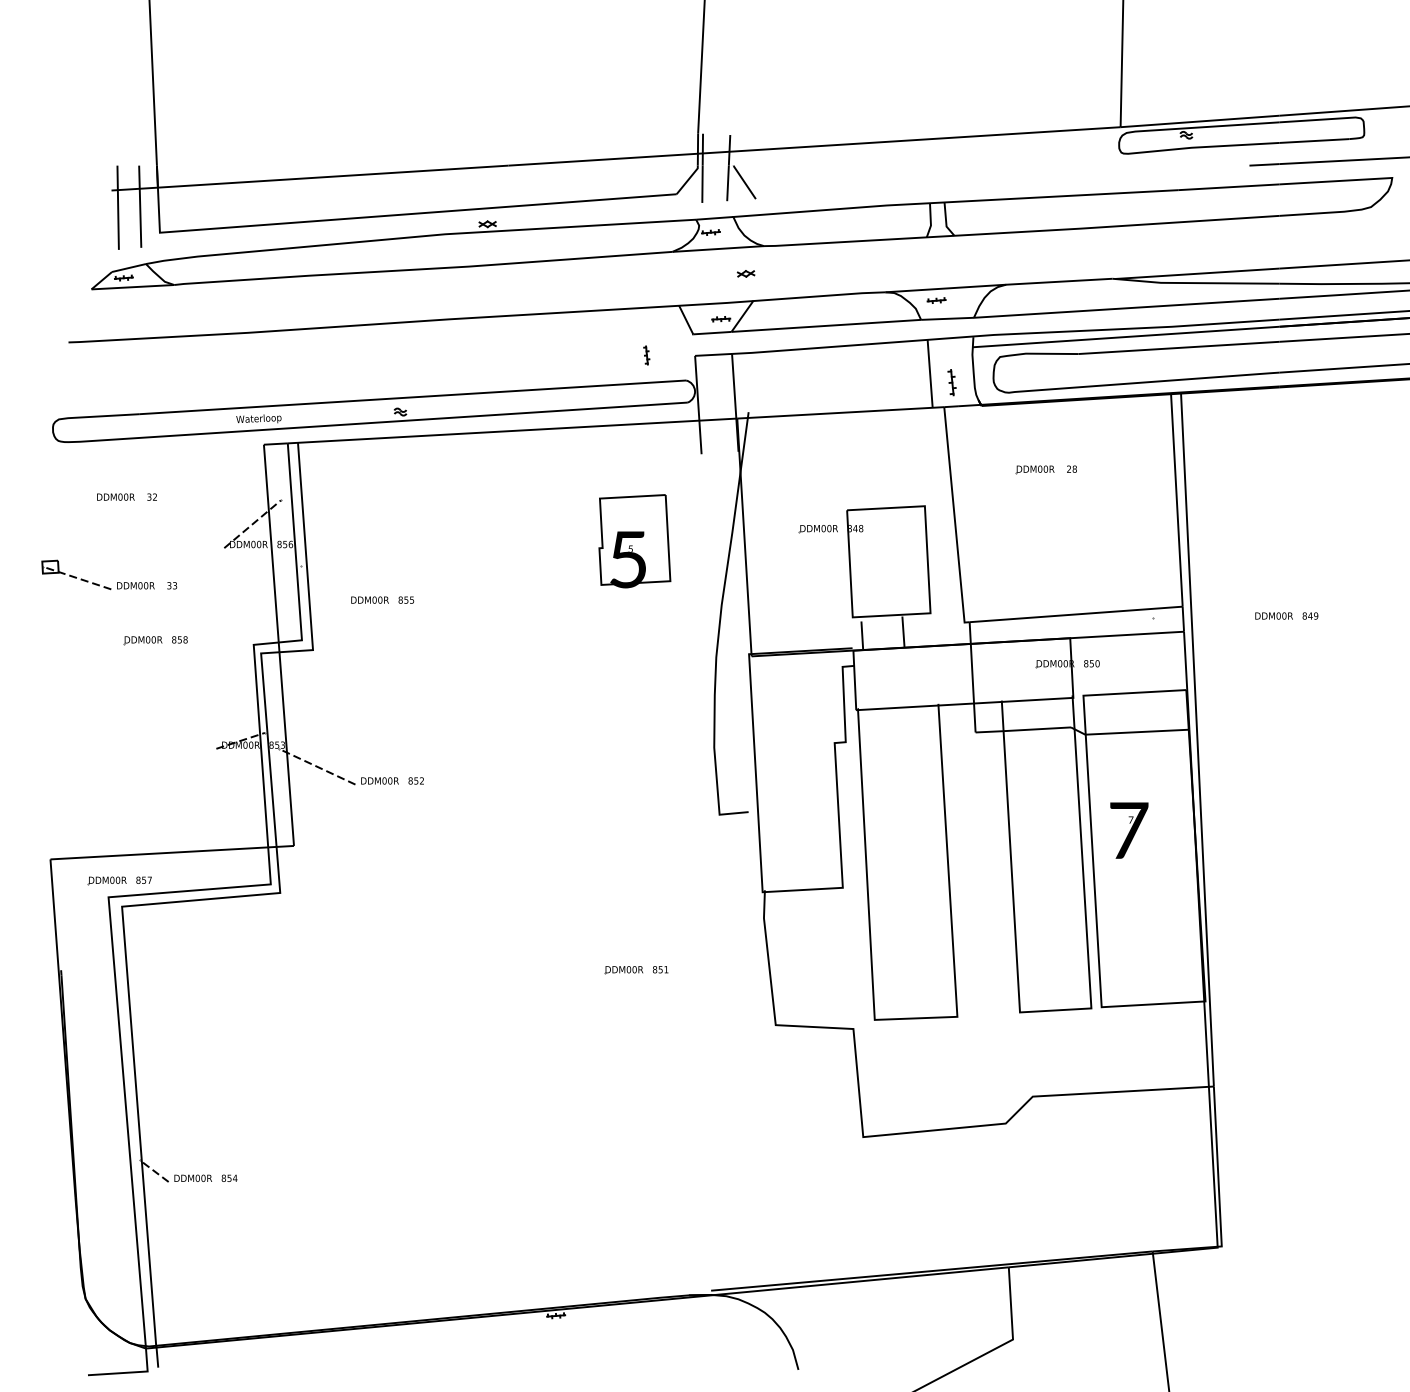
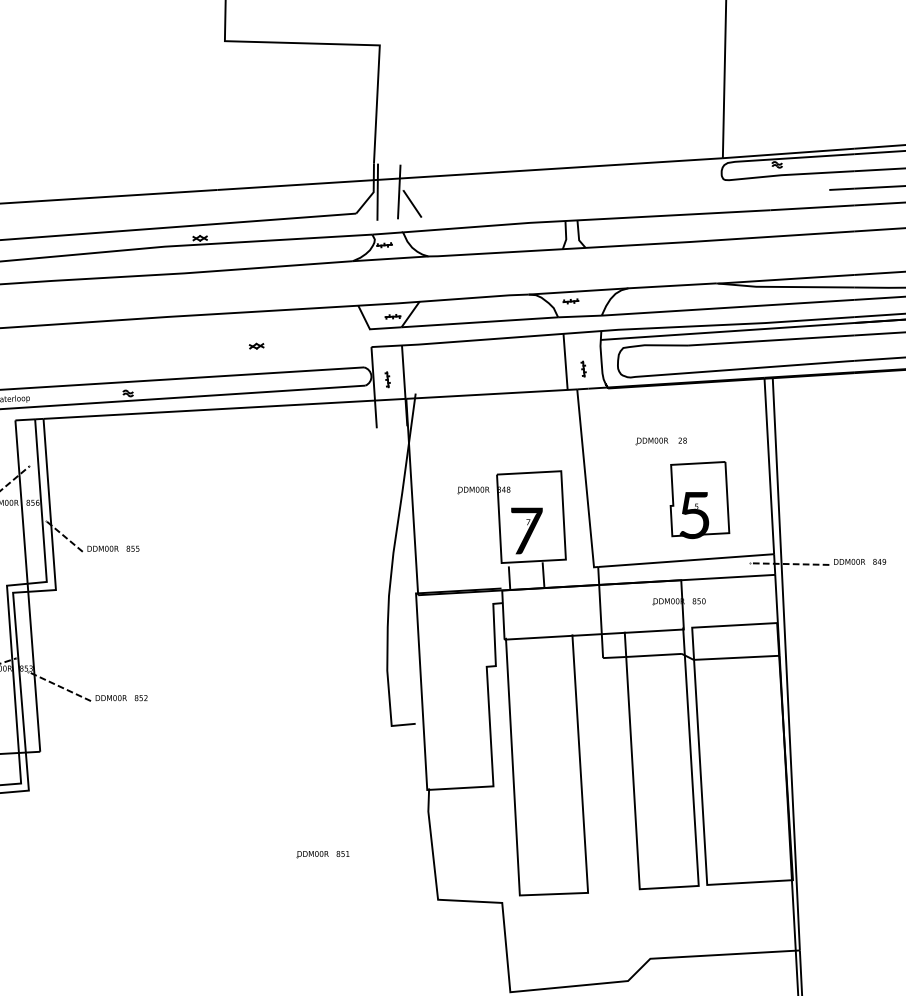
part: (745, 273) -> (256, 345), moved
part: (646, 355) -> (387, 379), moved
part: (951, 382) -> (583, 369), size x0.71
part: (634, 541) -> (699, 500), moved
line: (322, 584) -> (63, 535), added
line: (1201, 618) -> (789, 563), added
text: (1129, 830) -> (527, 530), moved

